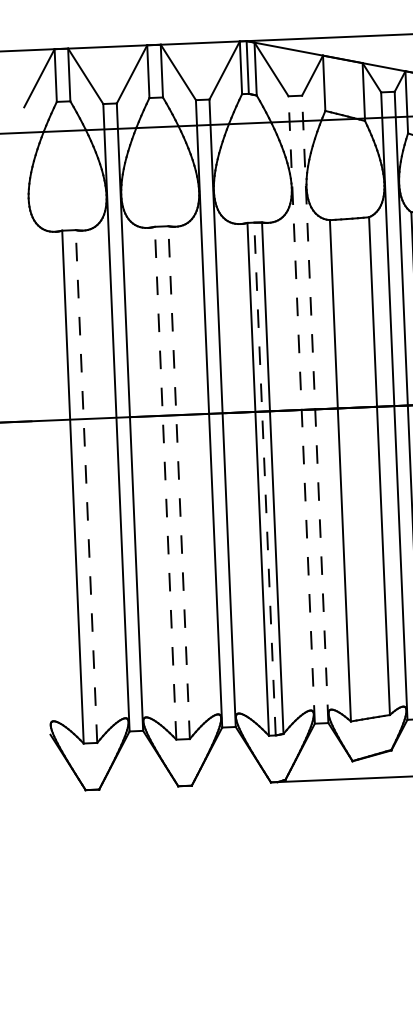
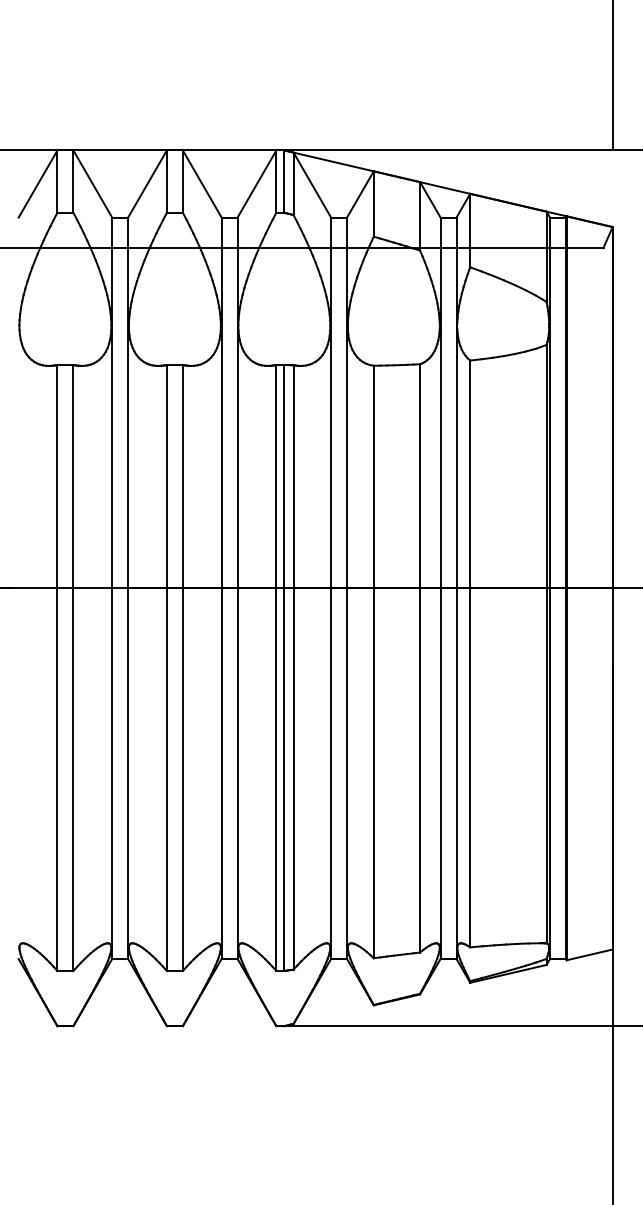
line: (315, 409) -> (347, 588), dashed -> solid
line: (302, 410) -> (331, 588), dashed -> solid
line: (265, 478) -> (284, 667), dashed -> solid
line: (165, 482) -> (166, 667), dashed -> solid
line: (178, 482) -> (182, 667), dashed -> solid
line: (86, 486) -> (73, 667), dashed -> solid

